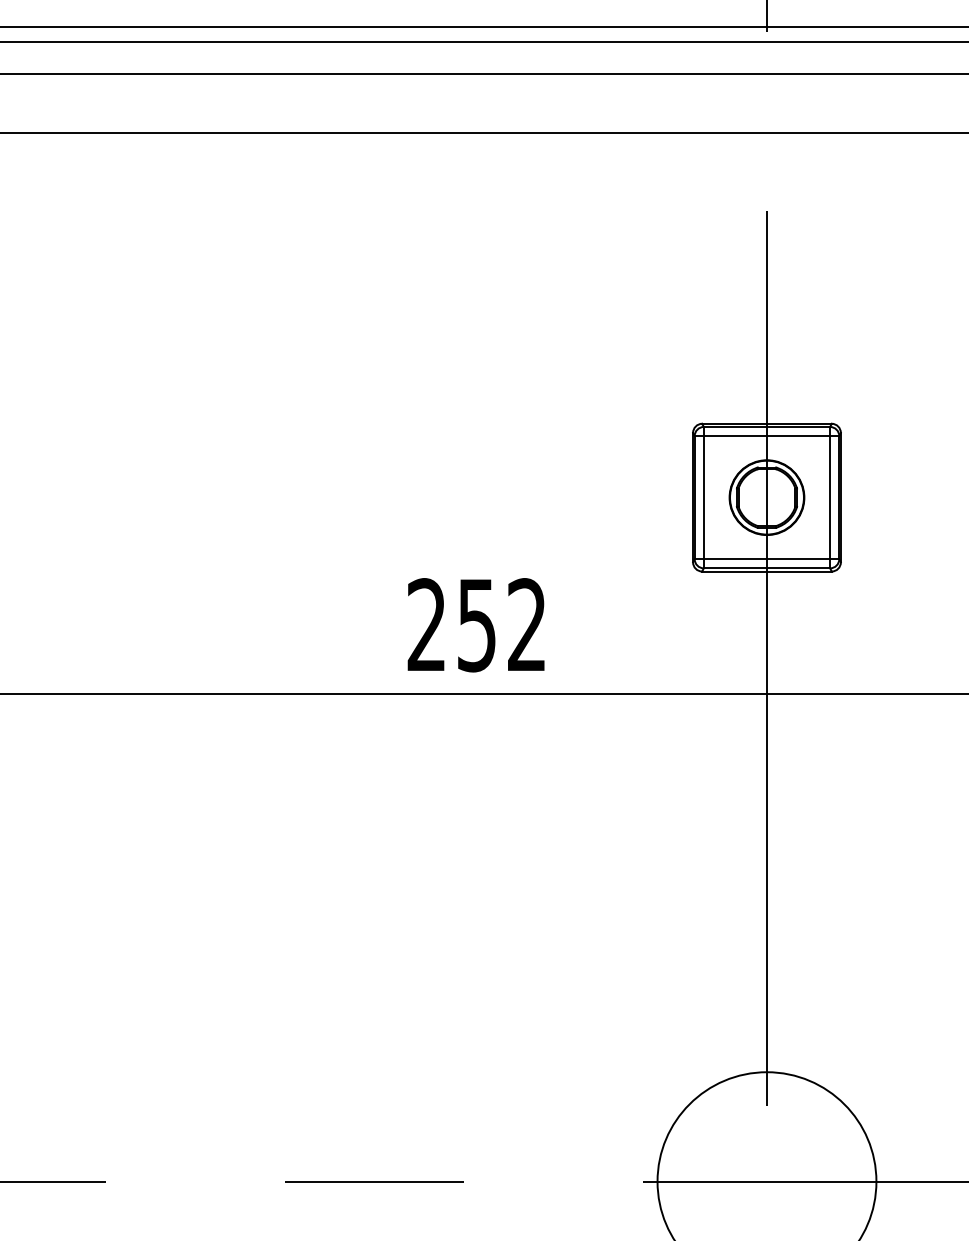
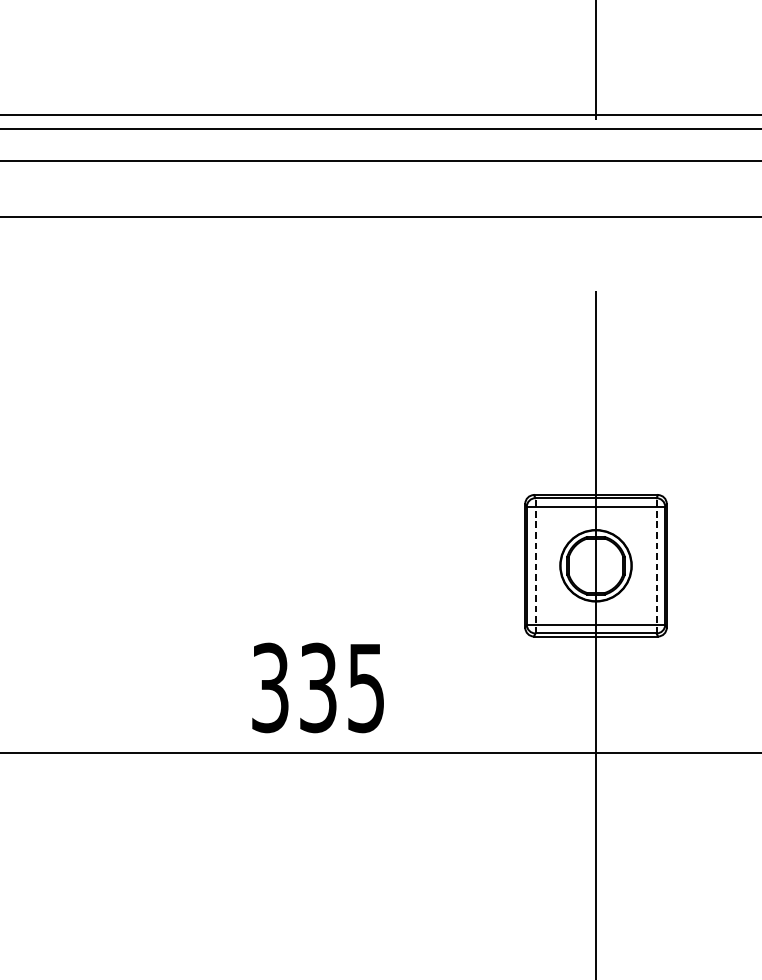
line: (703, 497) -> (535, 565), solid -> dashed
line: (830, 497) -> (656, 565), solid -> dashed
text: (476, 625) -> (317, 688), 252 -> 335

